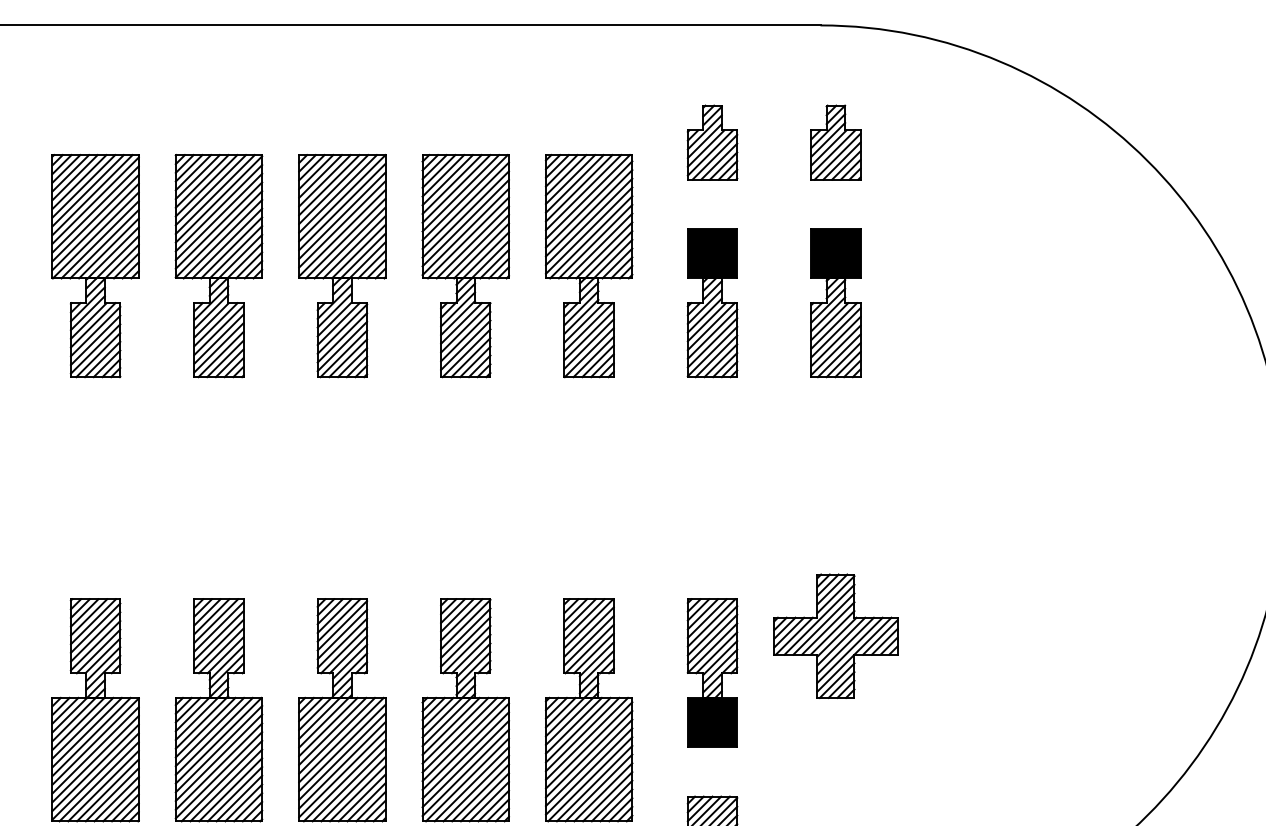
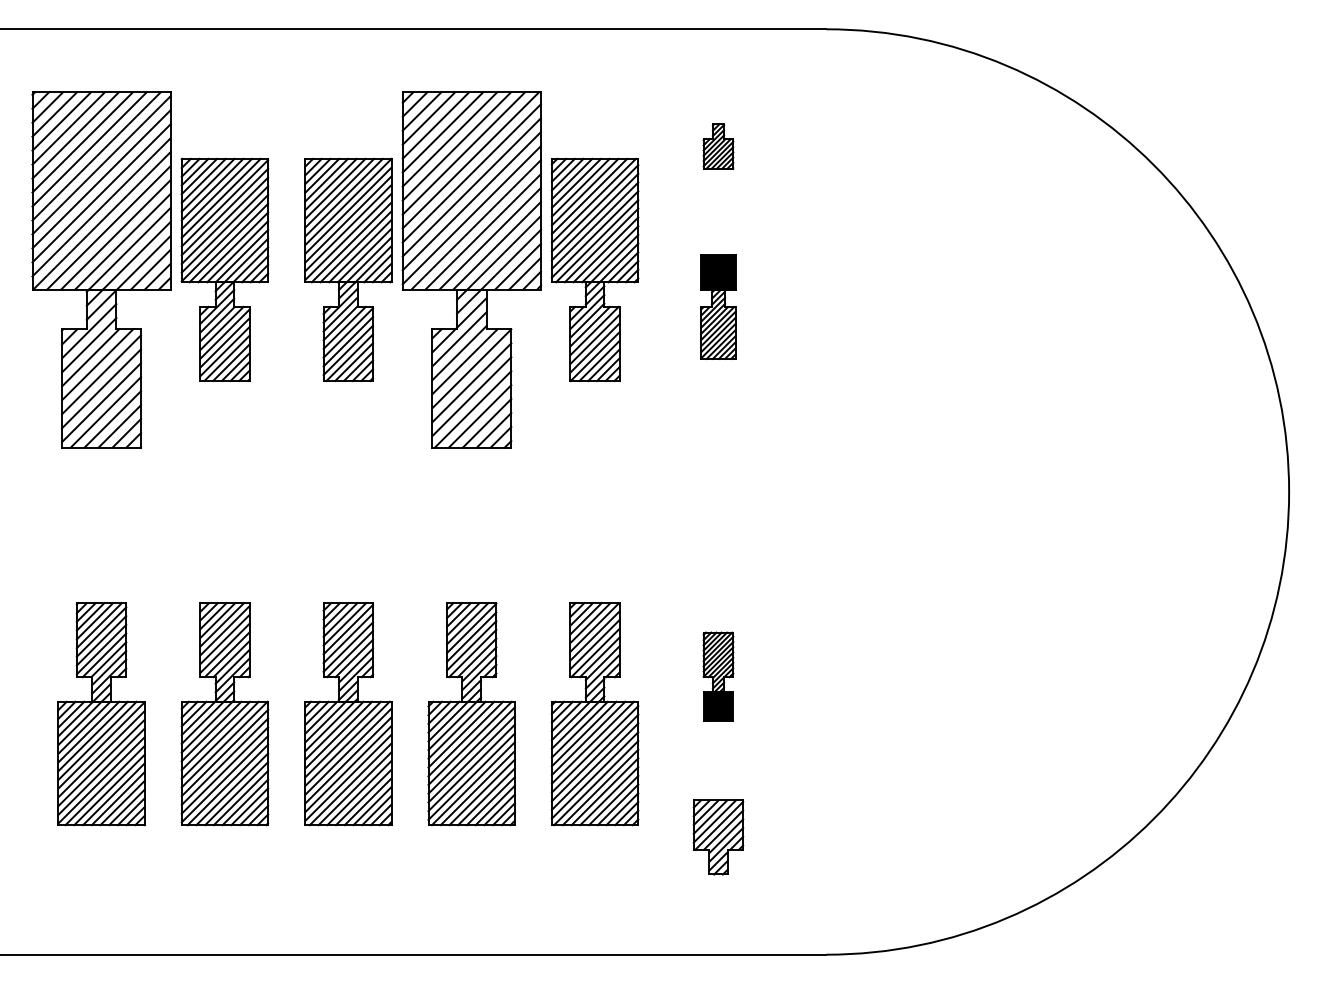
part: (712, 142) -> (718, 146), size x0.6
part: (835, 142) -> (841, 146), removed
part: (95, 265) -> (101, 269), size x1.6
part: (465, 265) -> (471, 269), size x1.6
part: (712, 303) -> (718, 307), size x0.7
part: (835, 303) -> (841, 307), removed
part: (835, 635) -> (841, 639), removed
part: (712, 672) -> (718, 676), size x0.6

